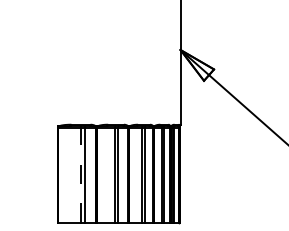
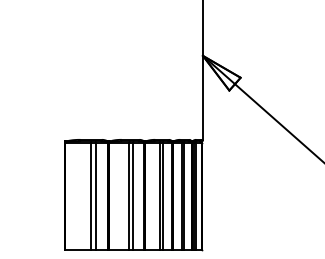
line: (80, 175) -> (90, 196), dashed -> solid

